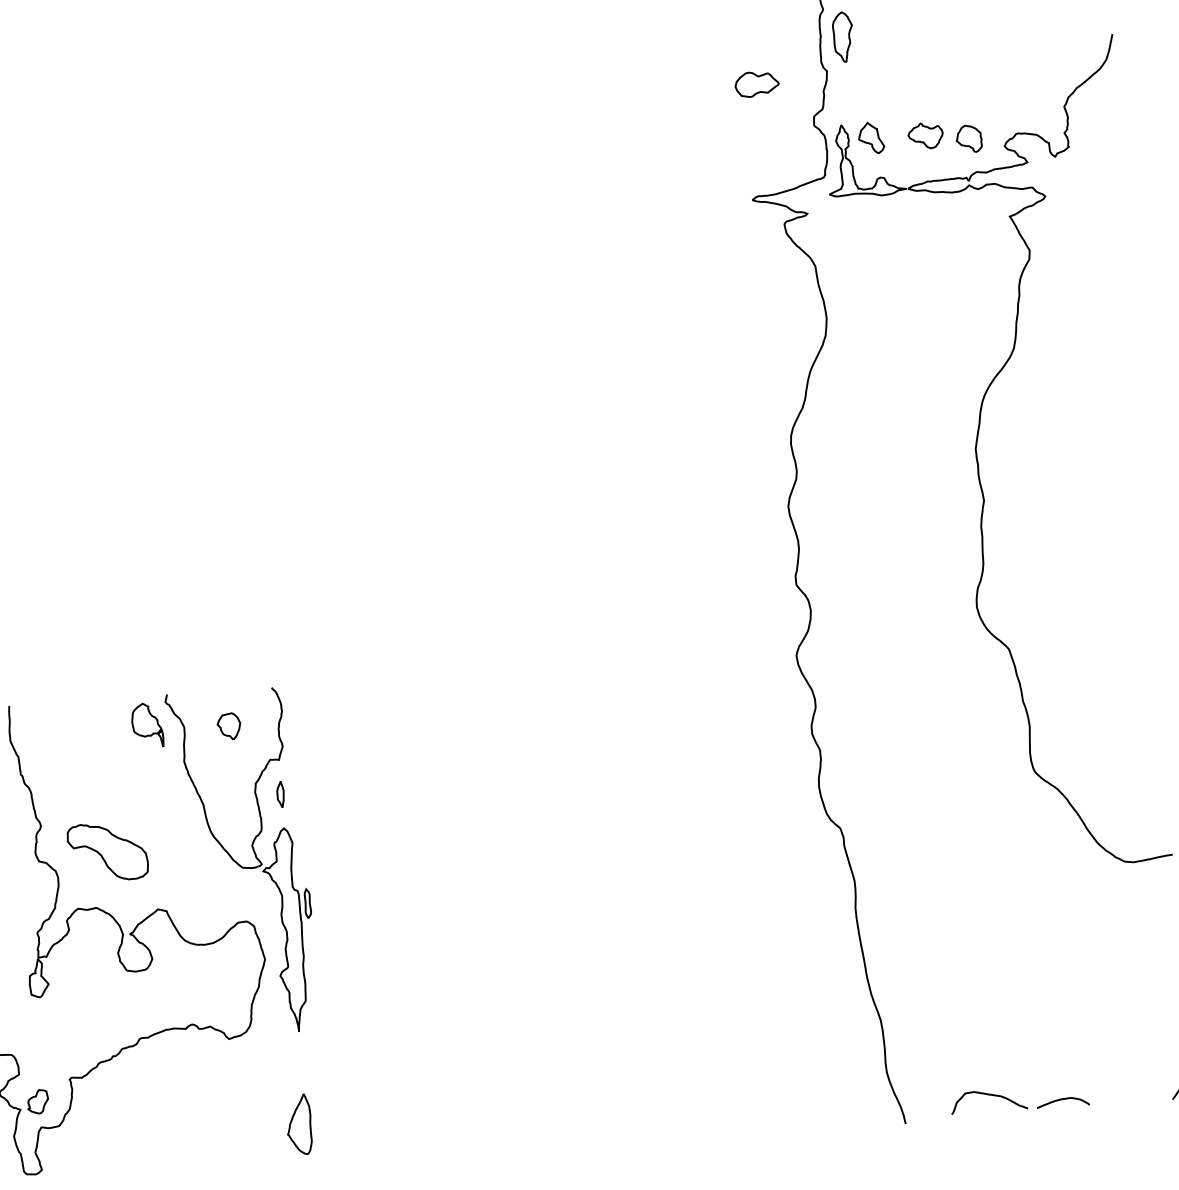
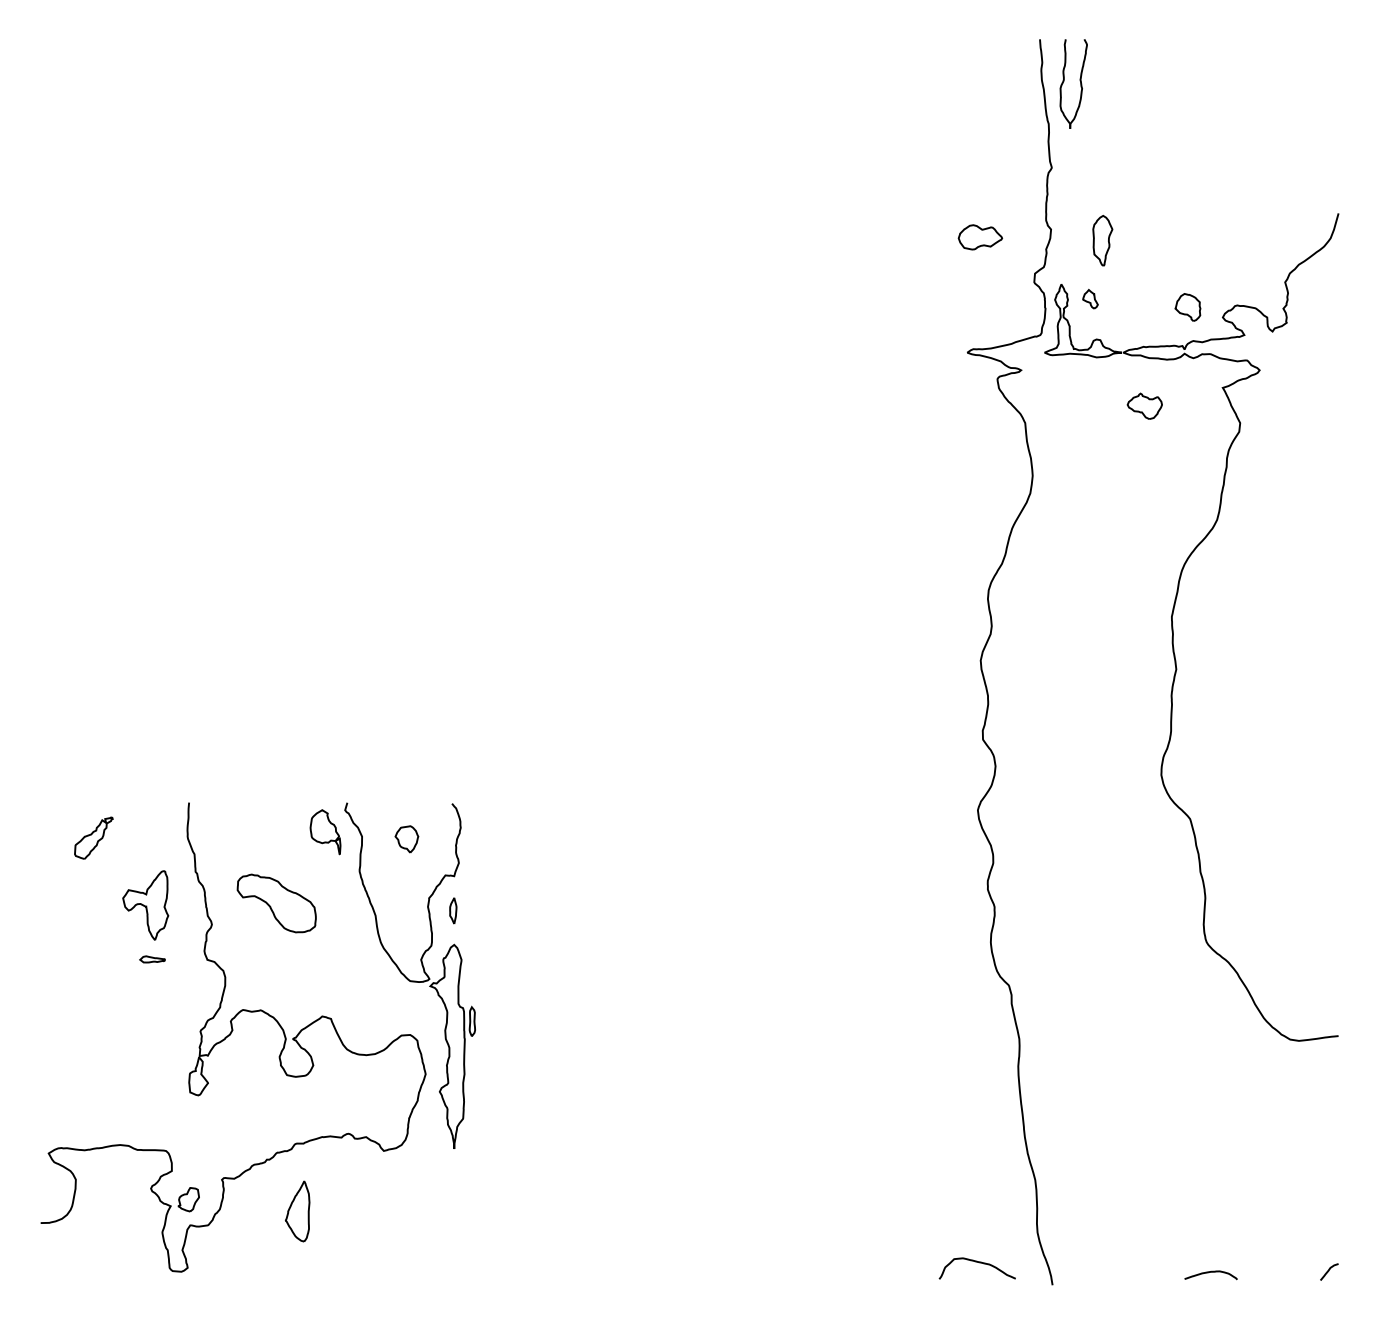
part: (842, 36) -> (1102, 240), moved
part: (925, 135) -> (1144, 405), moved
part: (871, 137) -> (1090, 298), size x0.6
part: (107, 852) -> (276, 903), moved
curve: (990, 1095) -> (979, 1263), moved
part: (299, 1124) -> (297, 1211), moved

